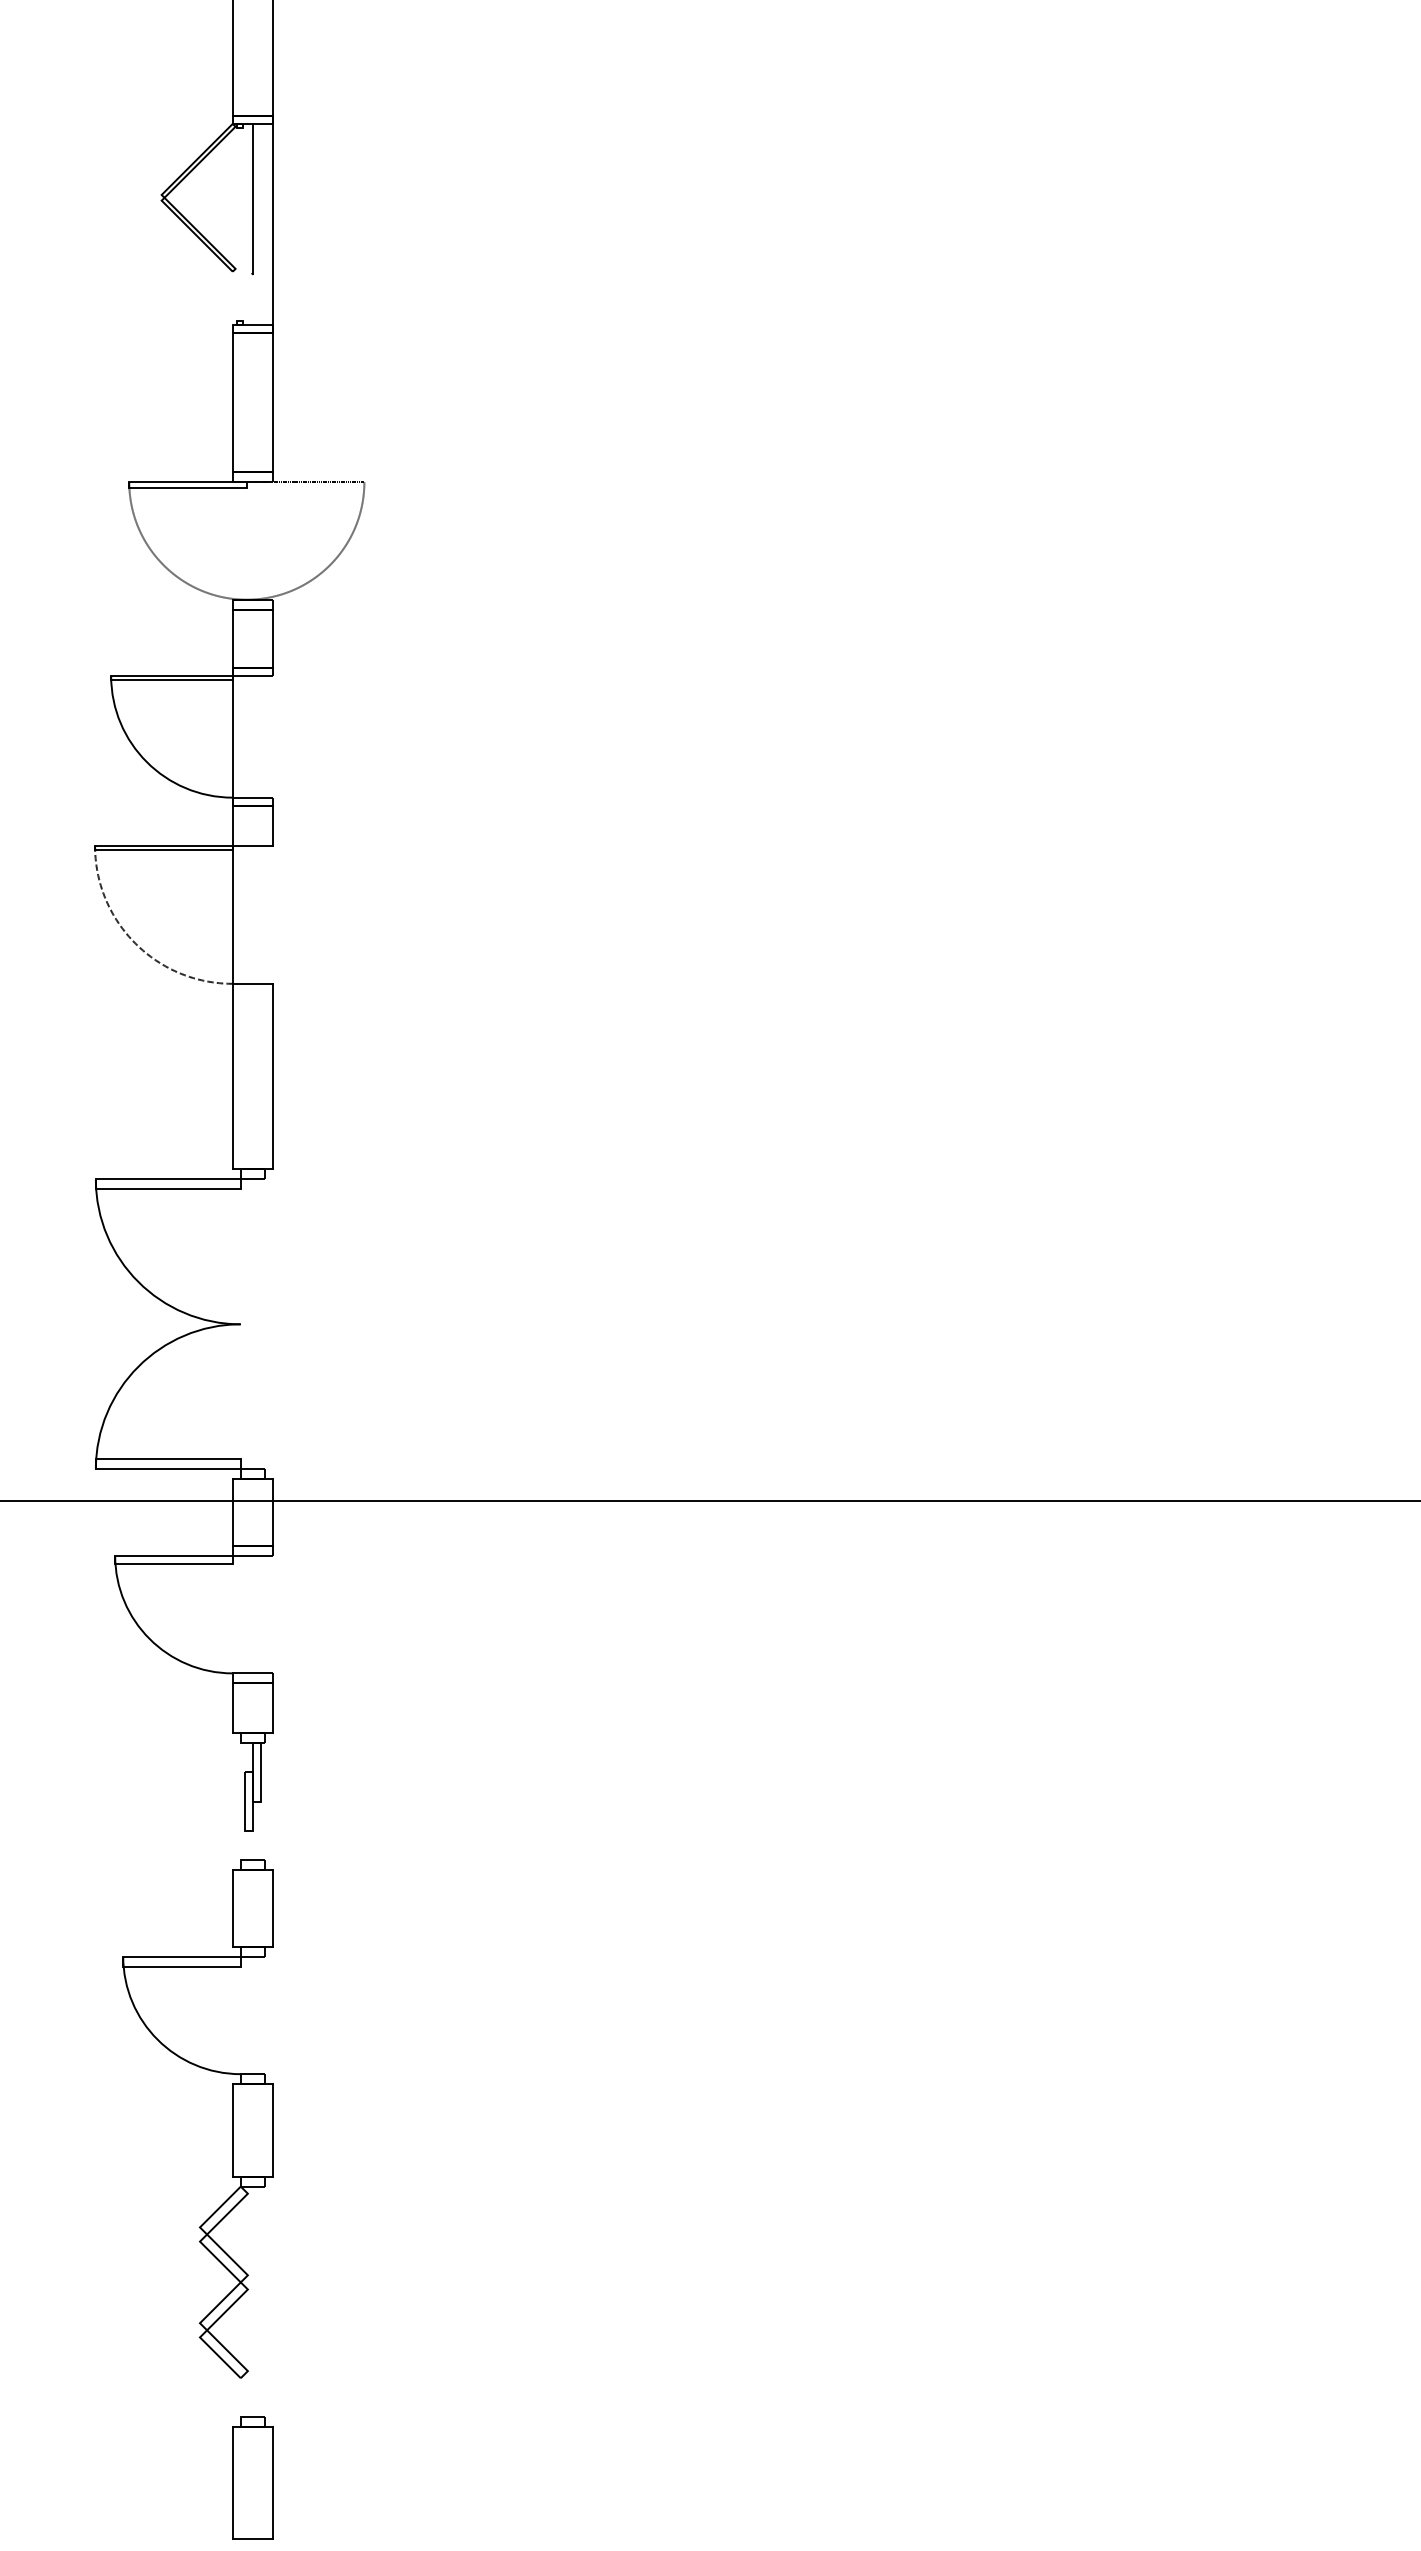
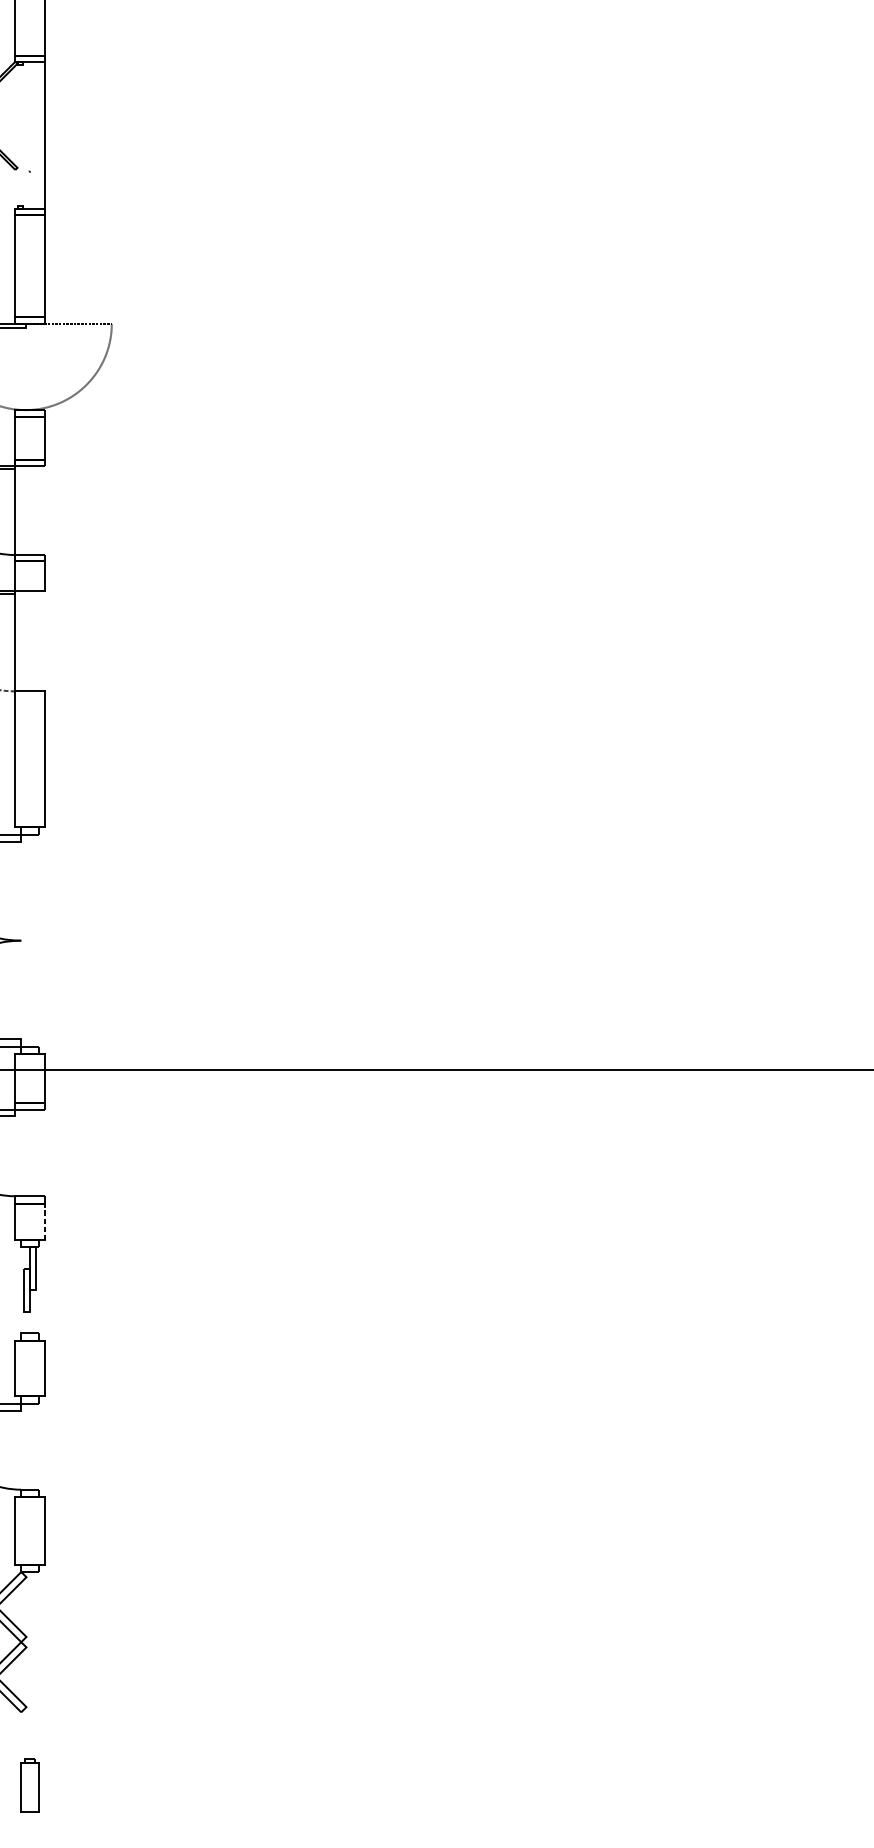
line: (252, 198) -> (29, 116), removed
line: (272, 1708) -> (44, 1221), solid -> dashed
part: (252, 2477) -> (29, 1785), size x0.6

